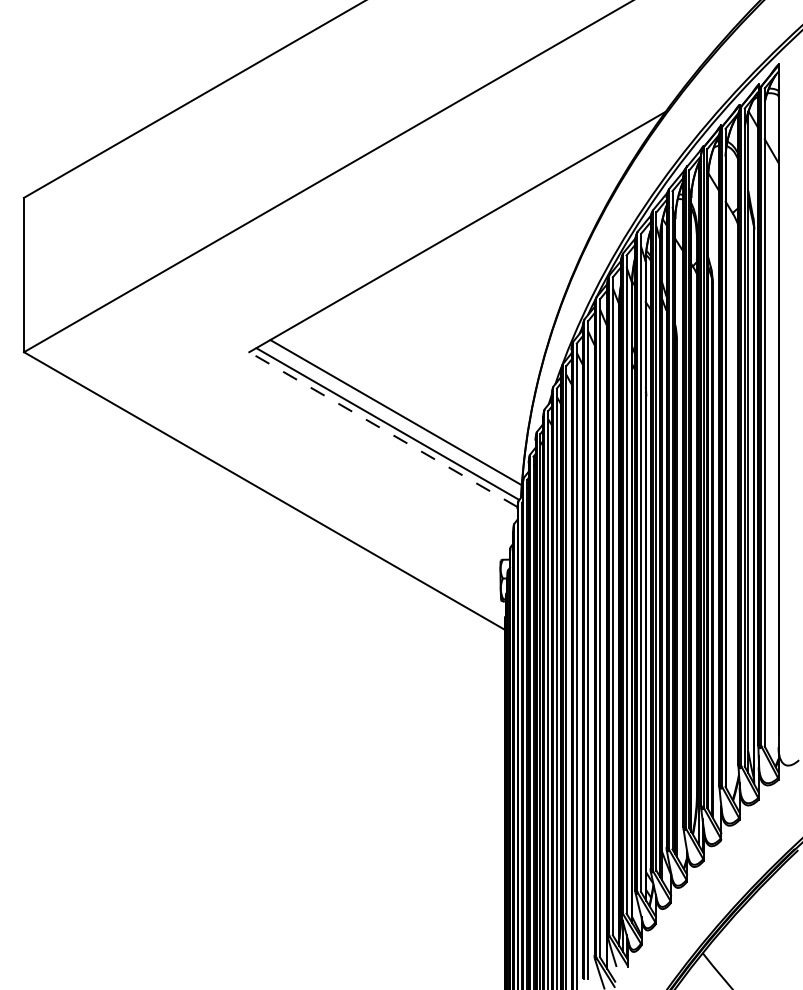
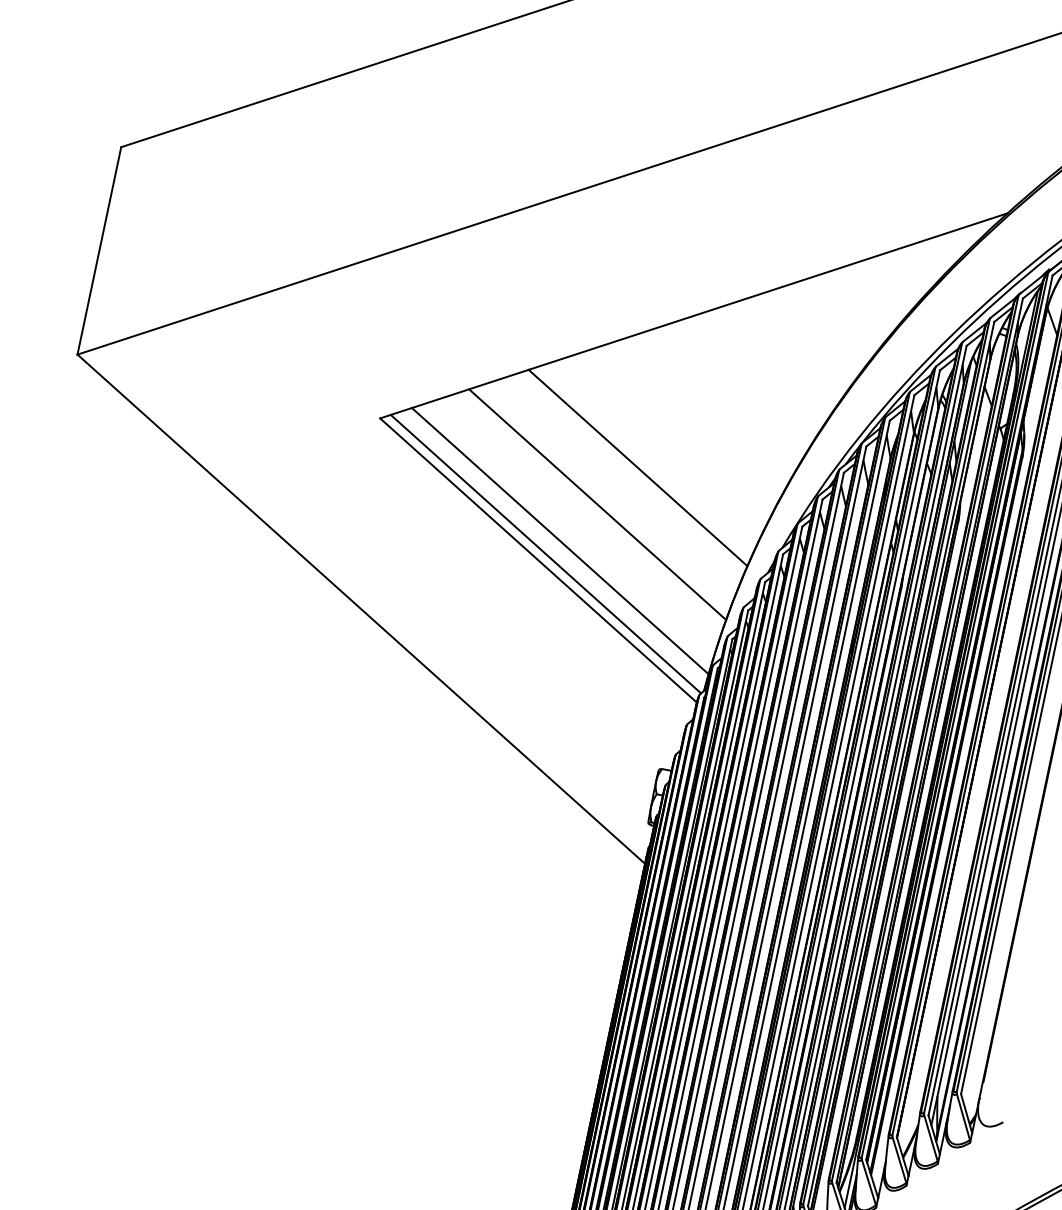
line: (440, 348) -> (638, 467), added
line: (417, 380) -> (598, 504), added
line: (383, 429) -> (538, 560), dashed -> solid

